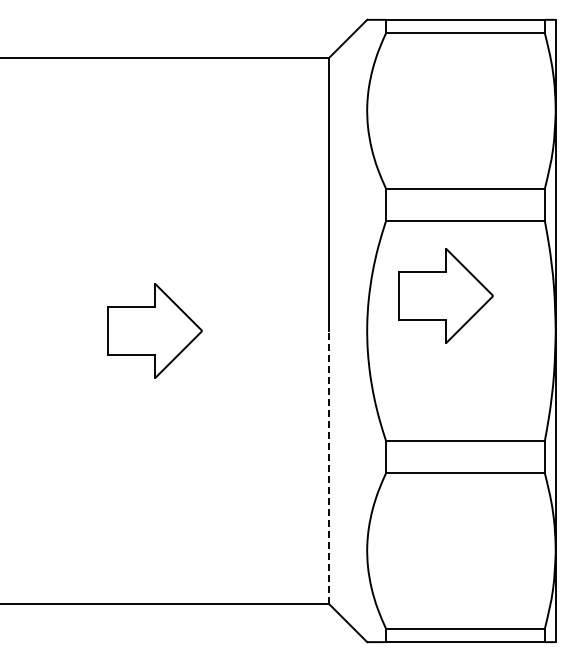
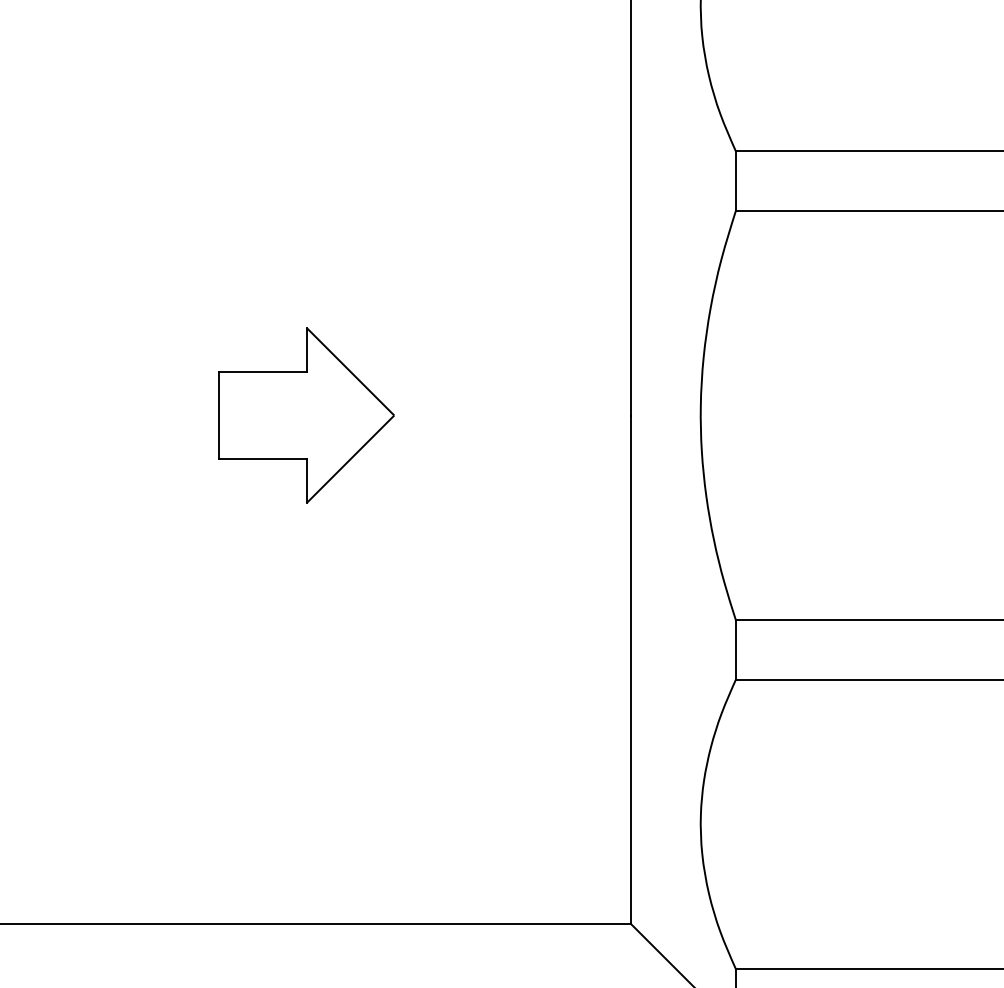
part: (445, 295) -> (846, 349), removed
line: (329, 467) -> (630, 669), dashed -> solid

